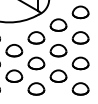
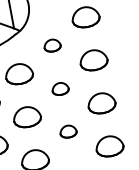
part: (58, 24) -> (52, 44), size x0.6
part: (58, 50) -> (60, 88), size x0.6
part: (58, 75) -> (68, 130), size x0.6

